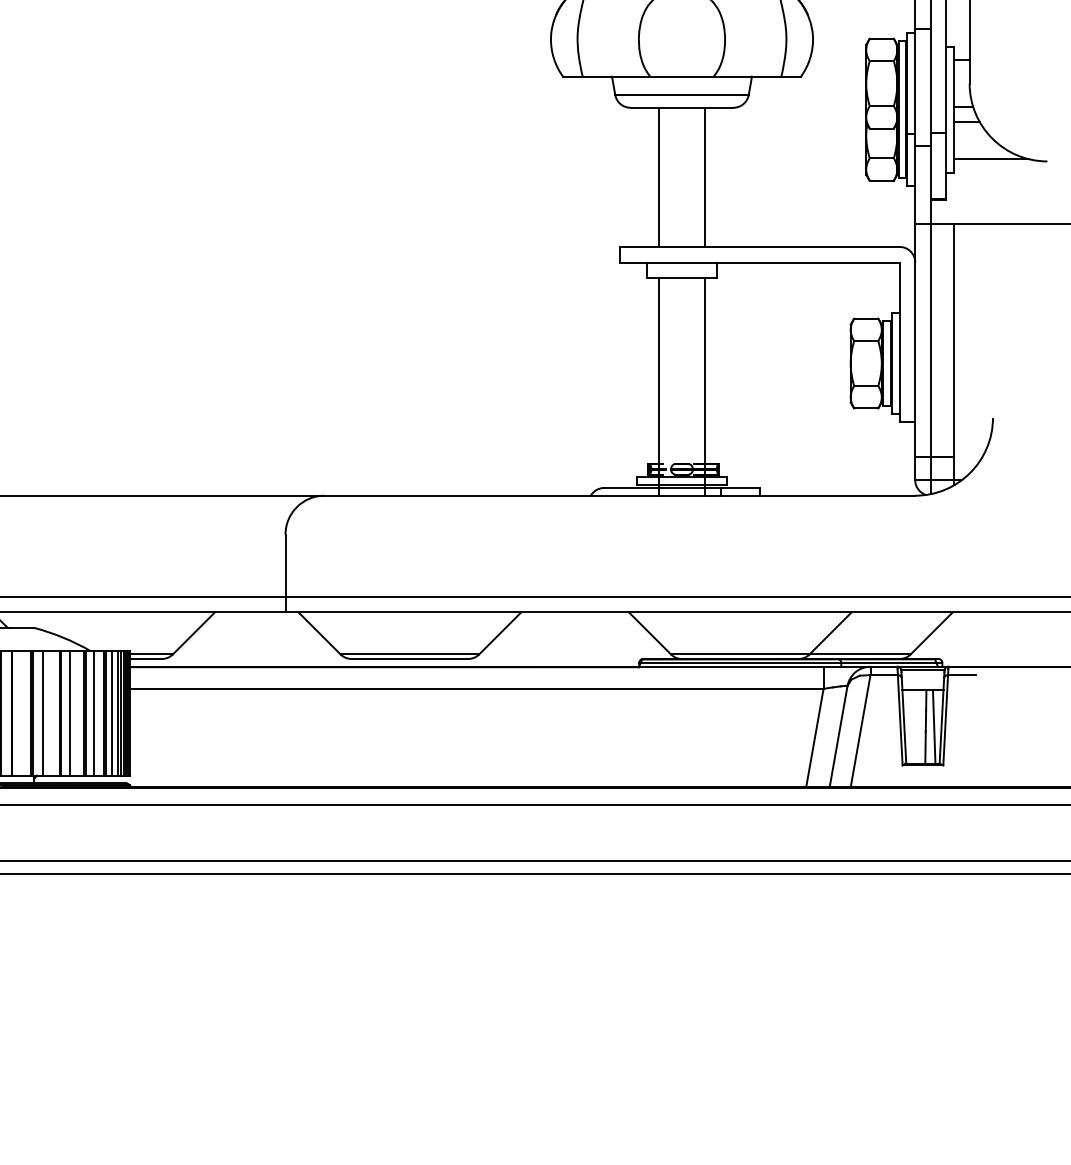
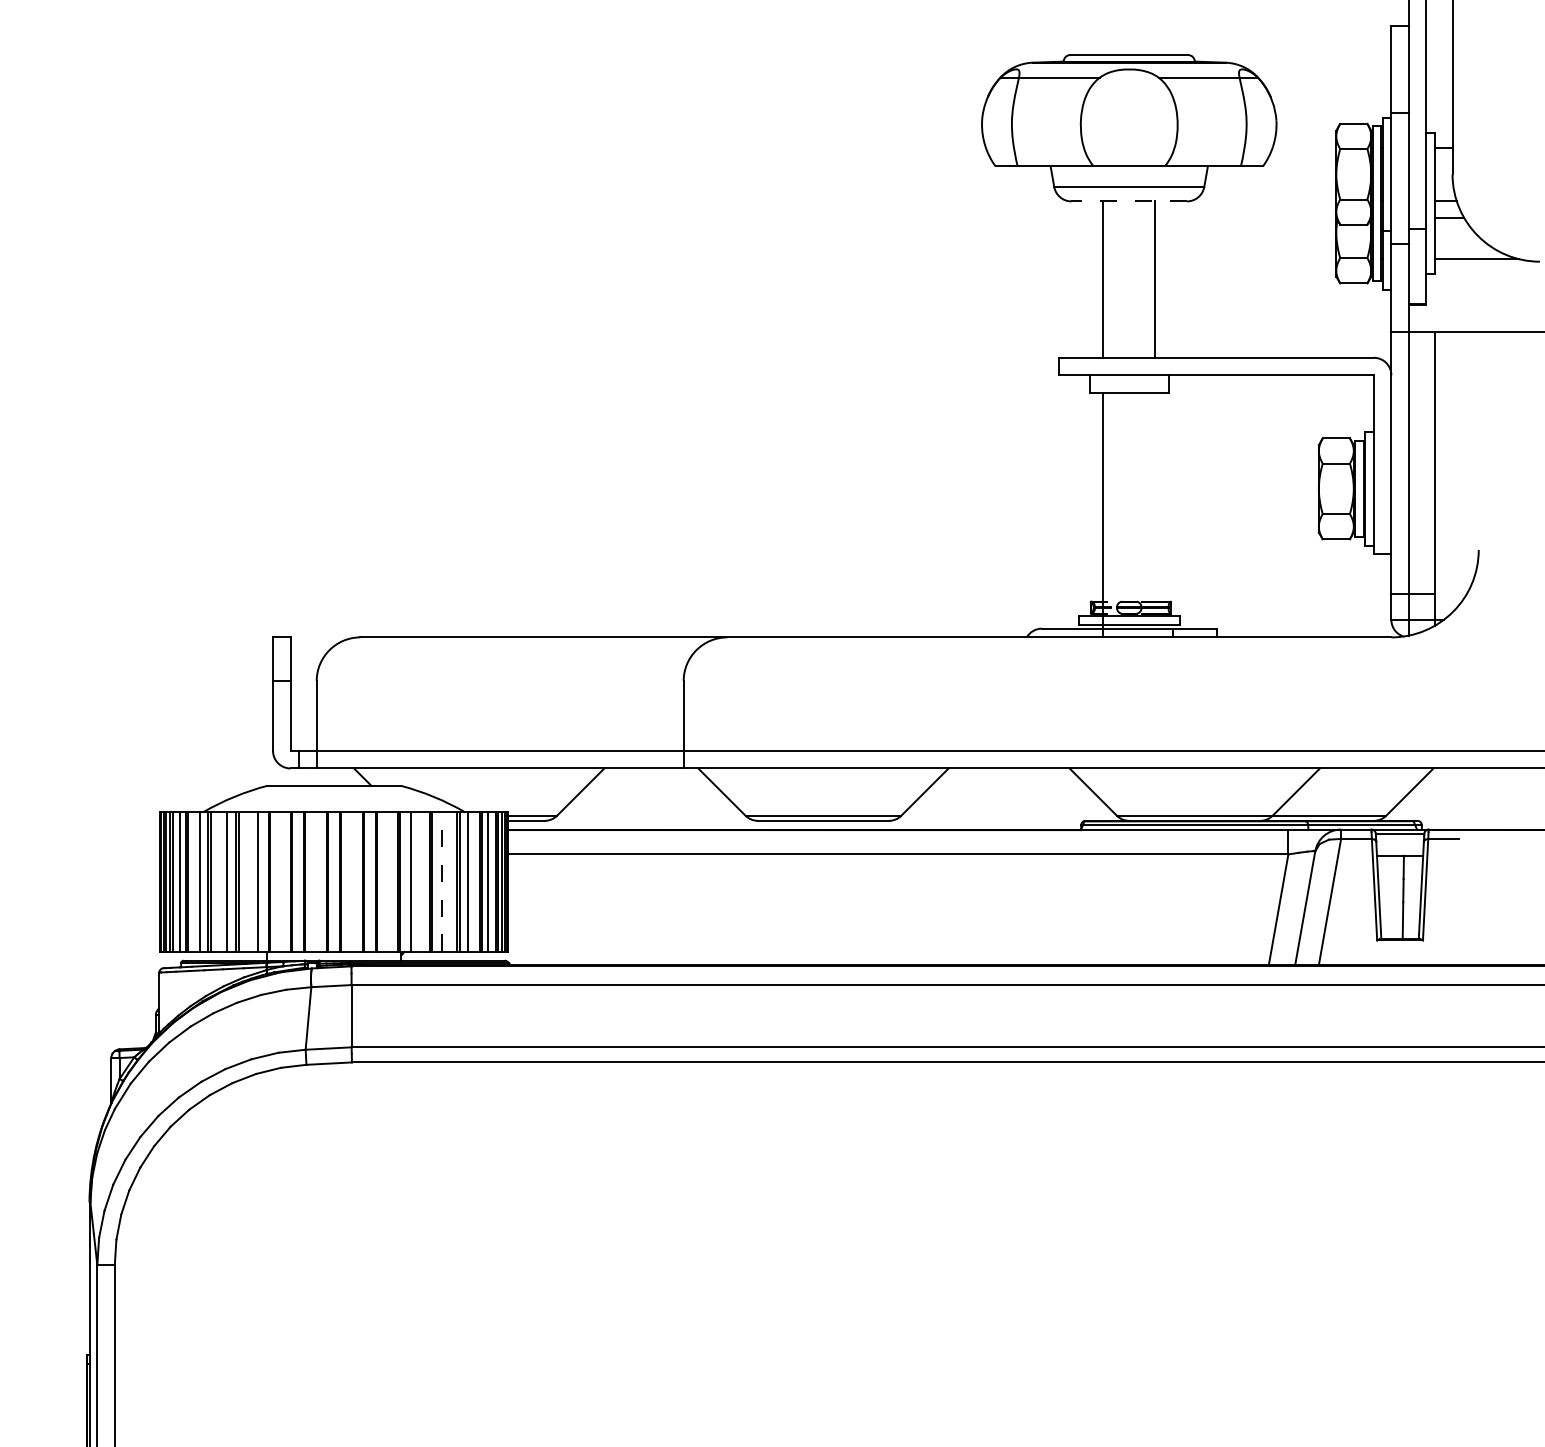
line: (682, 107) -> (1129, 201), solid -> dashed
line: (705, 386) -> (1155, 514), removed
line: (70, 713) -> (441, 882), solid -> dashed
line: (934, 726) -> (1412, 896), removed

